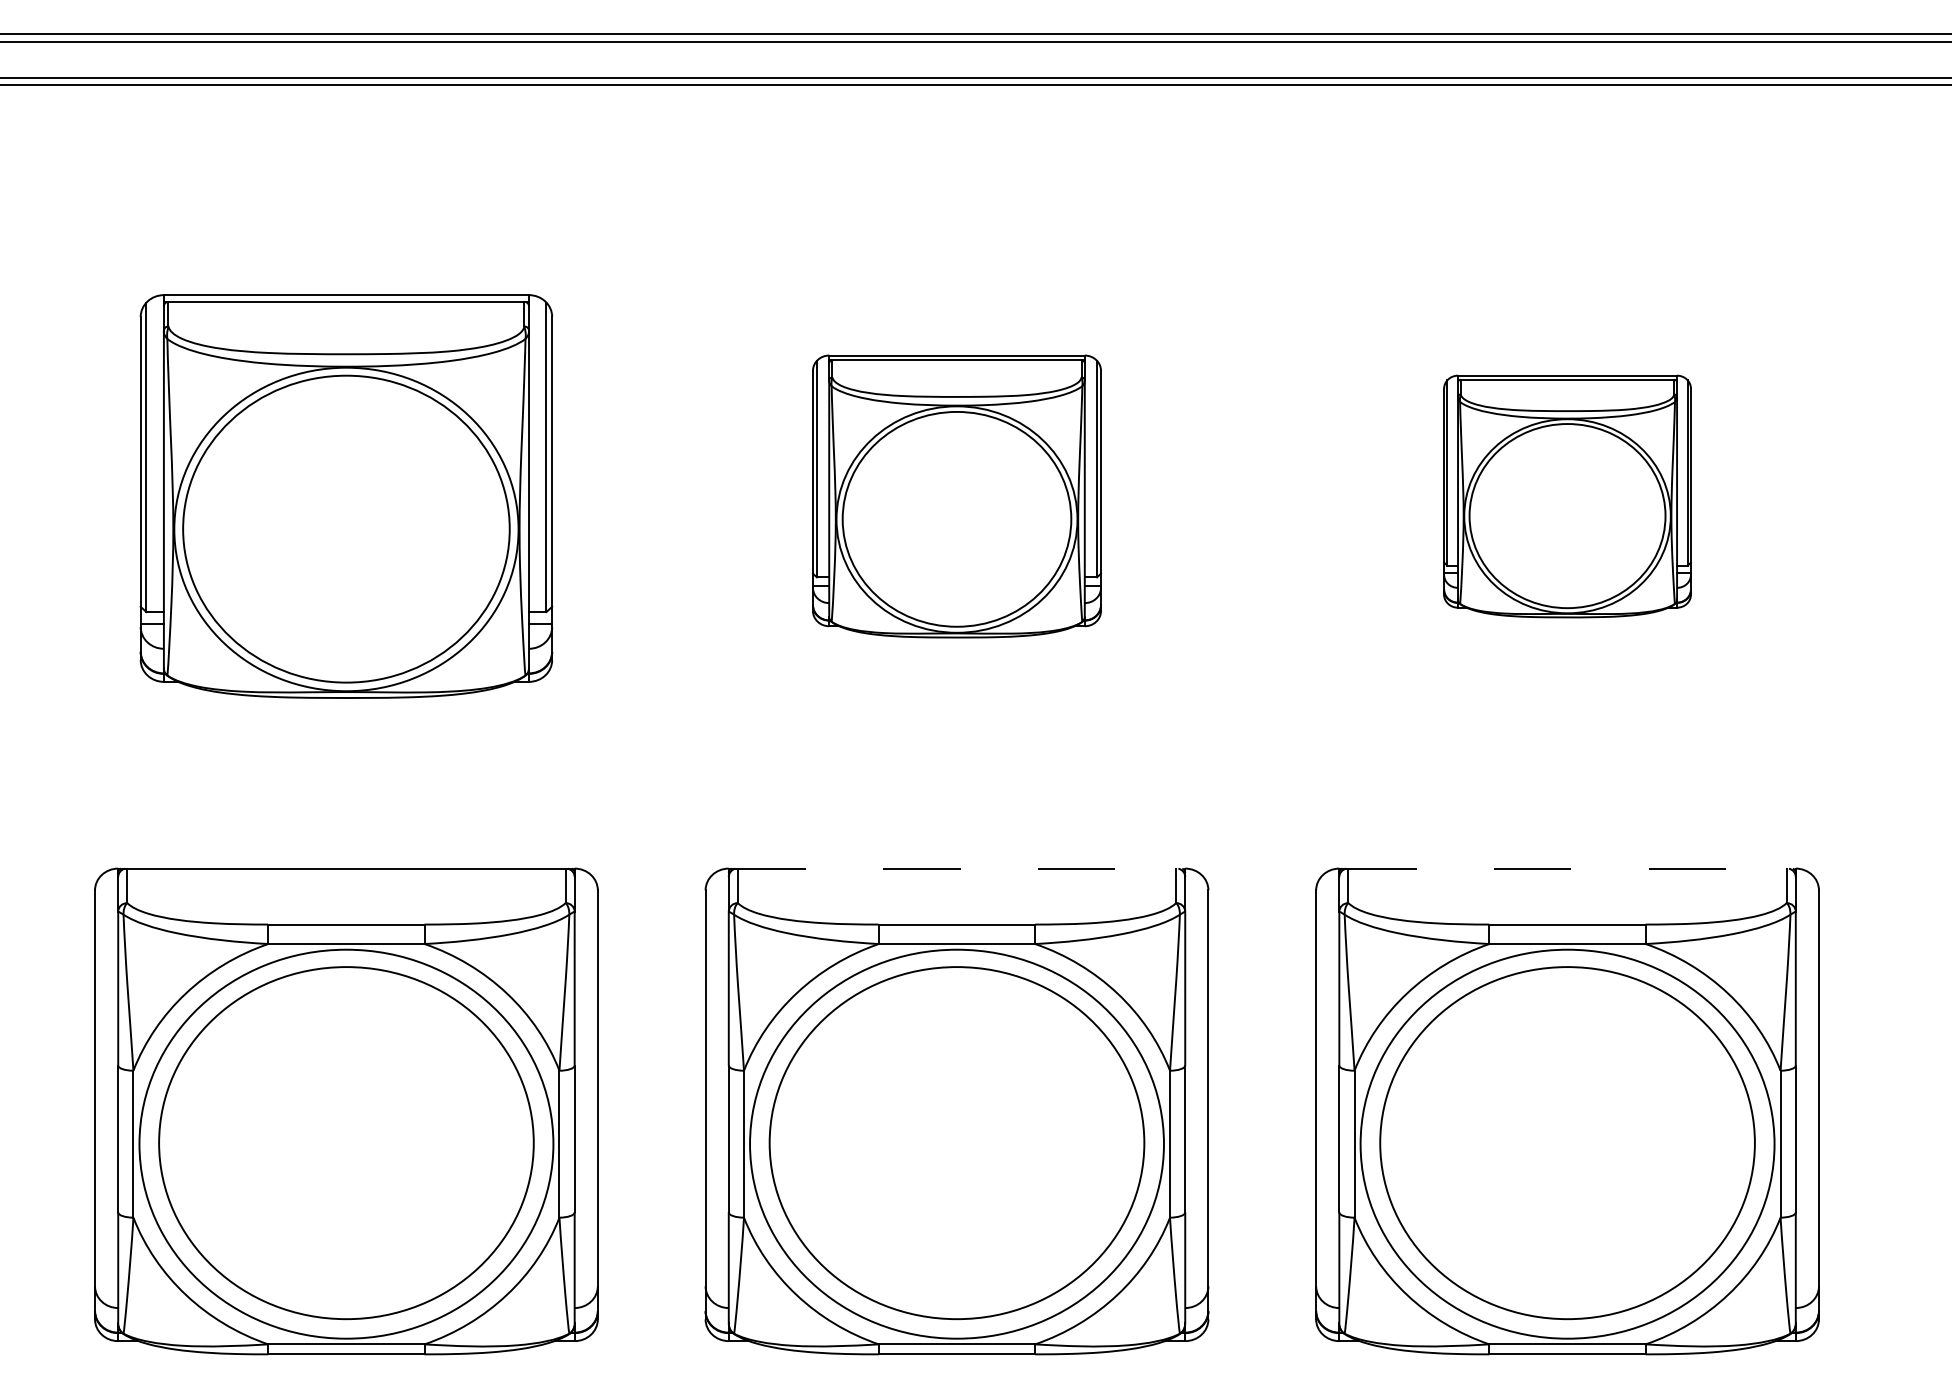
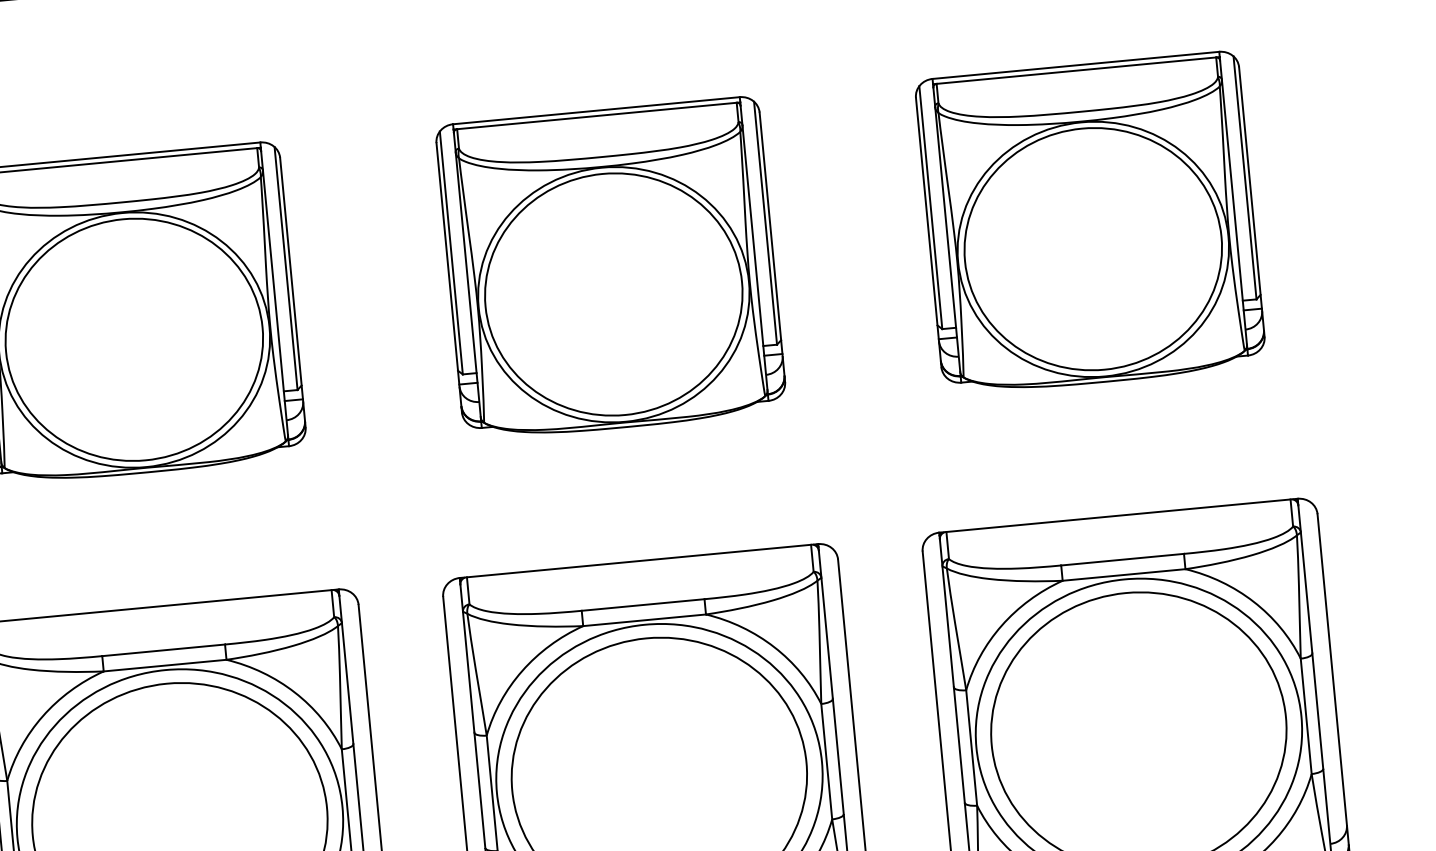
part: (956, 496) -> (610, 268), size x1.43
part: (1567, 496) -> (1090, 223), size x1.67
line: (957, 868) -> (639, 560), dashed -> solid
line: (1568, 868) -> (1119, 515), dashed -> solid

